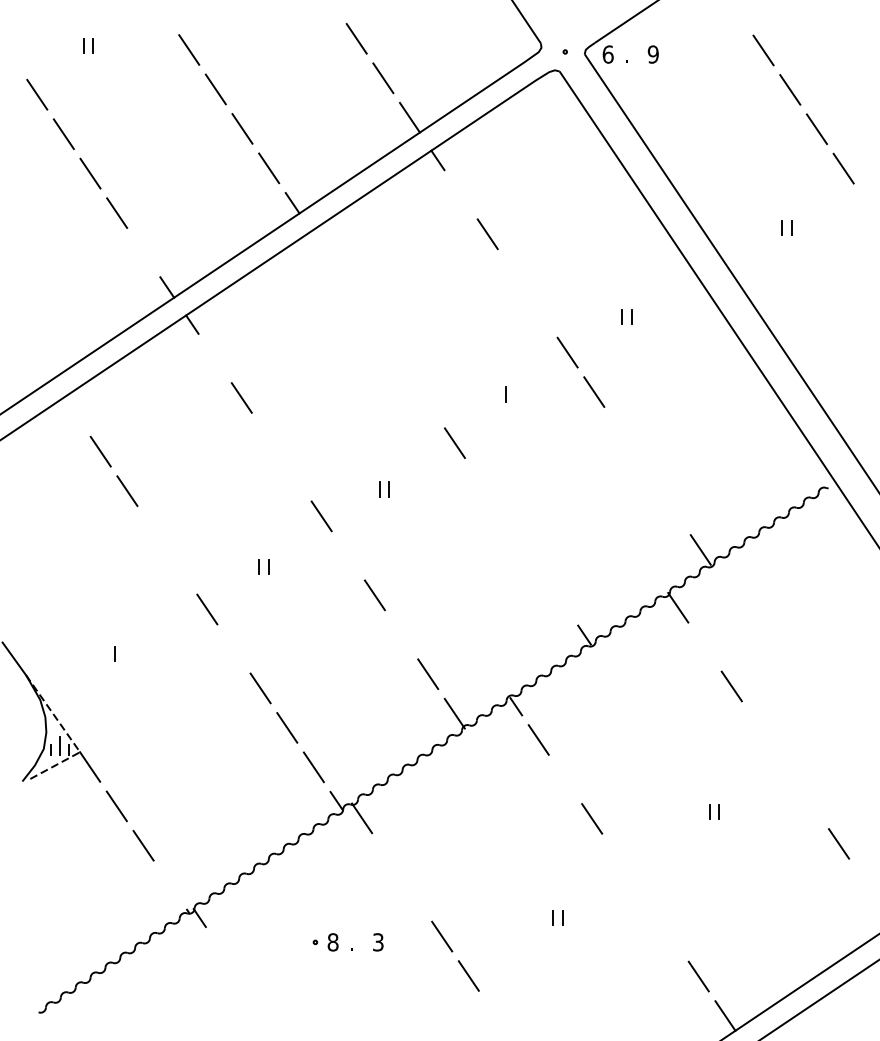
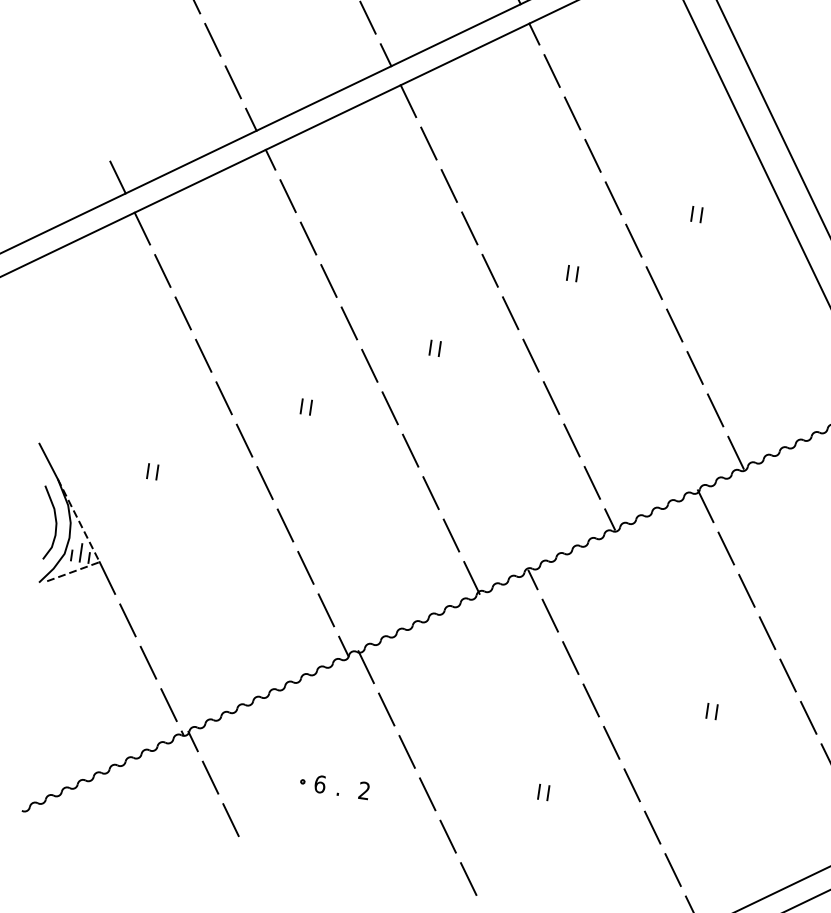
line: (461, 194) -> (552, 70), added
line: (321, 245) -> (408, 100), added
line: (143, 252) -> (233, 82), added
line: (514, 273) -> (593, 155), added
line: (348, 285) -> (428, 143), added
line: (540, 312) -> (613, 197), added
line: (375, 324) -> (449, 185), added
line: (215, 358) -> (288, 196), added
line: (42, 364) -> (118, 177), added
line: (401, 364) -> (469, 228), added
line: (515, 394) -> (576, 274), added
line: (428, 403) -> (490, 270), added
line: (74, 412) -> (142, 228), added
line: (620, 431) -> (674, 325), added
line: (268, 437) -> (328, 281), added
line: (647, 470) -> (695, 367), added
line: (295, 476) -> (349, 323), added
line: (481, 482) -> (531, 355), added
line: (674, 510) -> (715, 410), added
line: (508, 521) -> (551, 397), added
line: (154, 530) -> (204, 355), added
line: (348, 555) -> (390, 407), added
line: (534, 561) -> (571, 440), added
line: (180, 569) -> (224, 397), added
line: (561, 600) -> (592, 482), added
line: (401, 634) -> (431, 492), added
line: (705, 646) -> (726, 547), added
line: (233, 648) -> (264, 482), added
line: (124, 653) -> (157, 471), added
curve: (29, 717) -> (55, 520), added
line: (758, 725) -> (767, 632), added
line: (785, 764) -> (788, 674), added
line: (565, 779) -> (570, 658), added
line: (812, 804) -> (808, 717), added
line: (388, 857) -> (386, 709), added
line: (618, 858) -> (611, 743), added
line: (170, 884) -> (169, 704), added
line: (415, 896) -> (407, 751), added
line: (645, 897) -> (632, 785), added
line: (672, 936) -> (653, 827), added
text: (332, 942) -> (319, 784), 8 -> 6
text: (378, 942) -> (364, 790), 3 -> 2
line: (222, 951) -> (210, 777), added
line: (249, 990) -> (231, 819), added
line: (495, 1015) -> (468, 879), added

